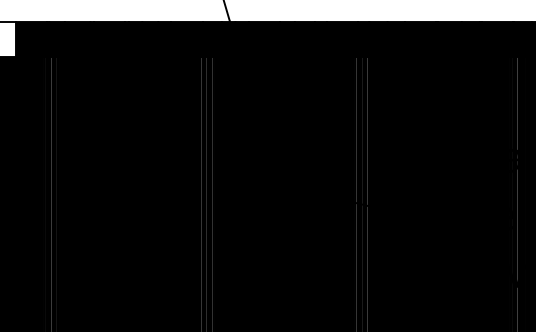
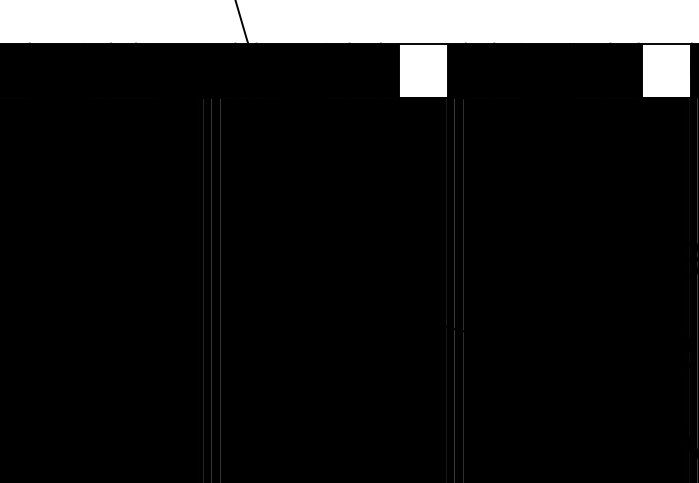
fill: (341, 39) -> (422, 71), removed
fill: (497, 39) -> (666, 71), removed

